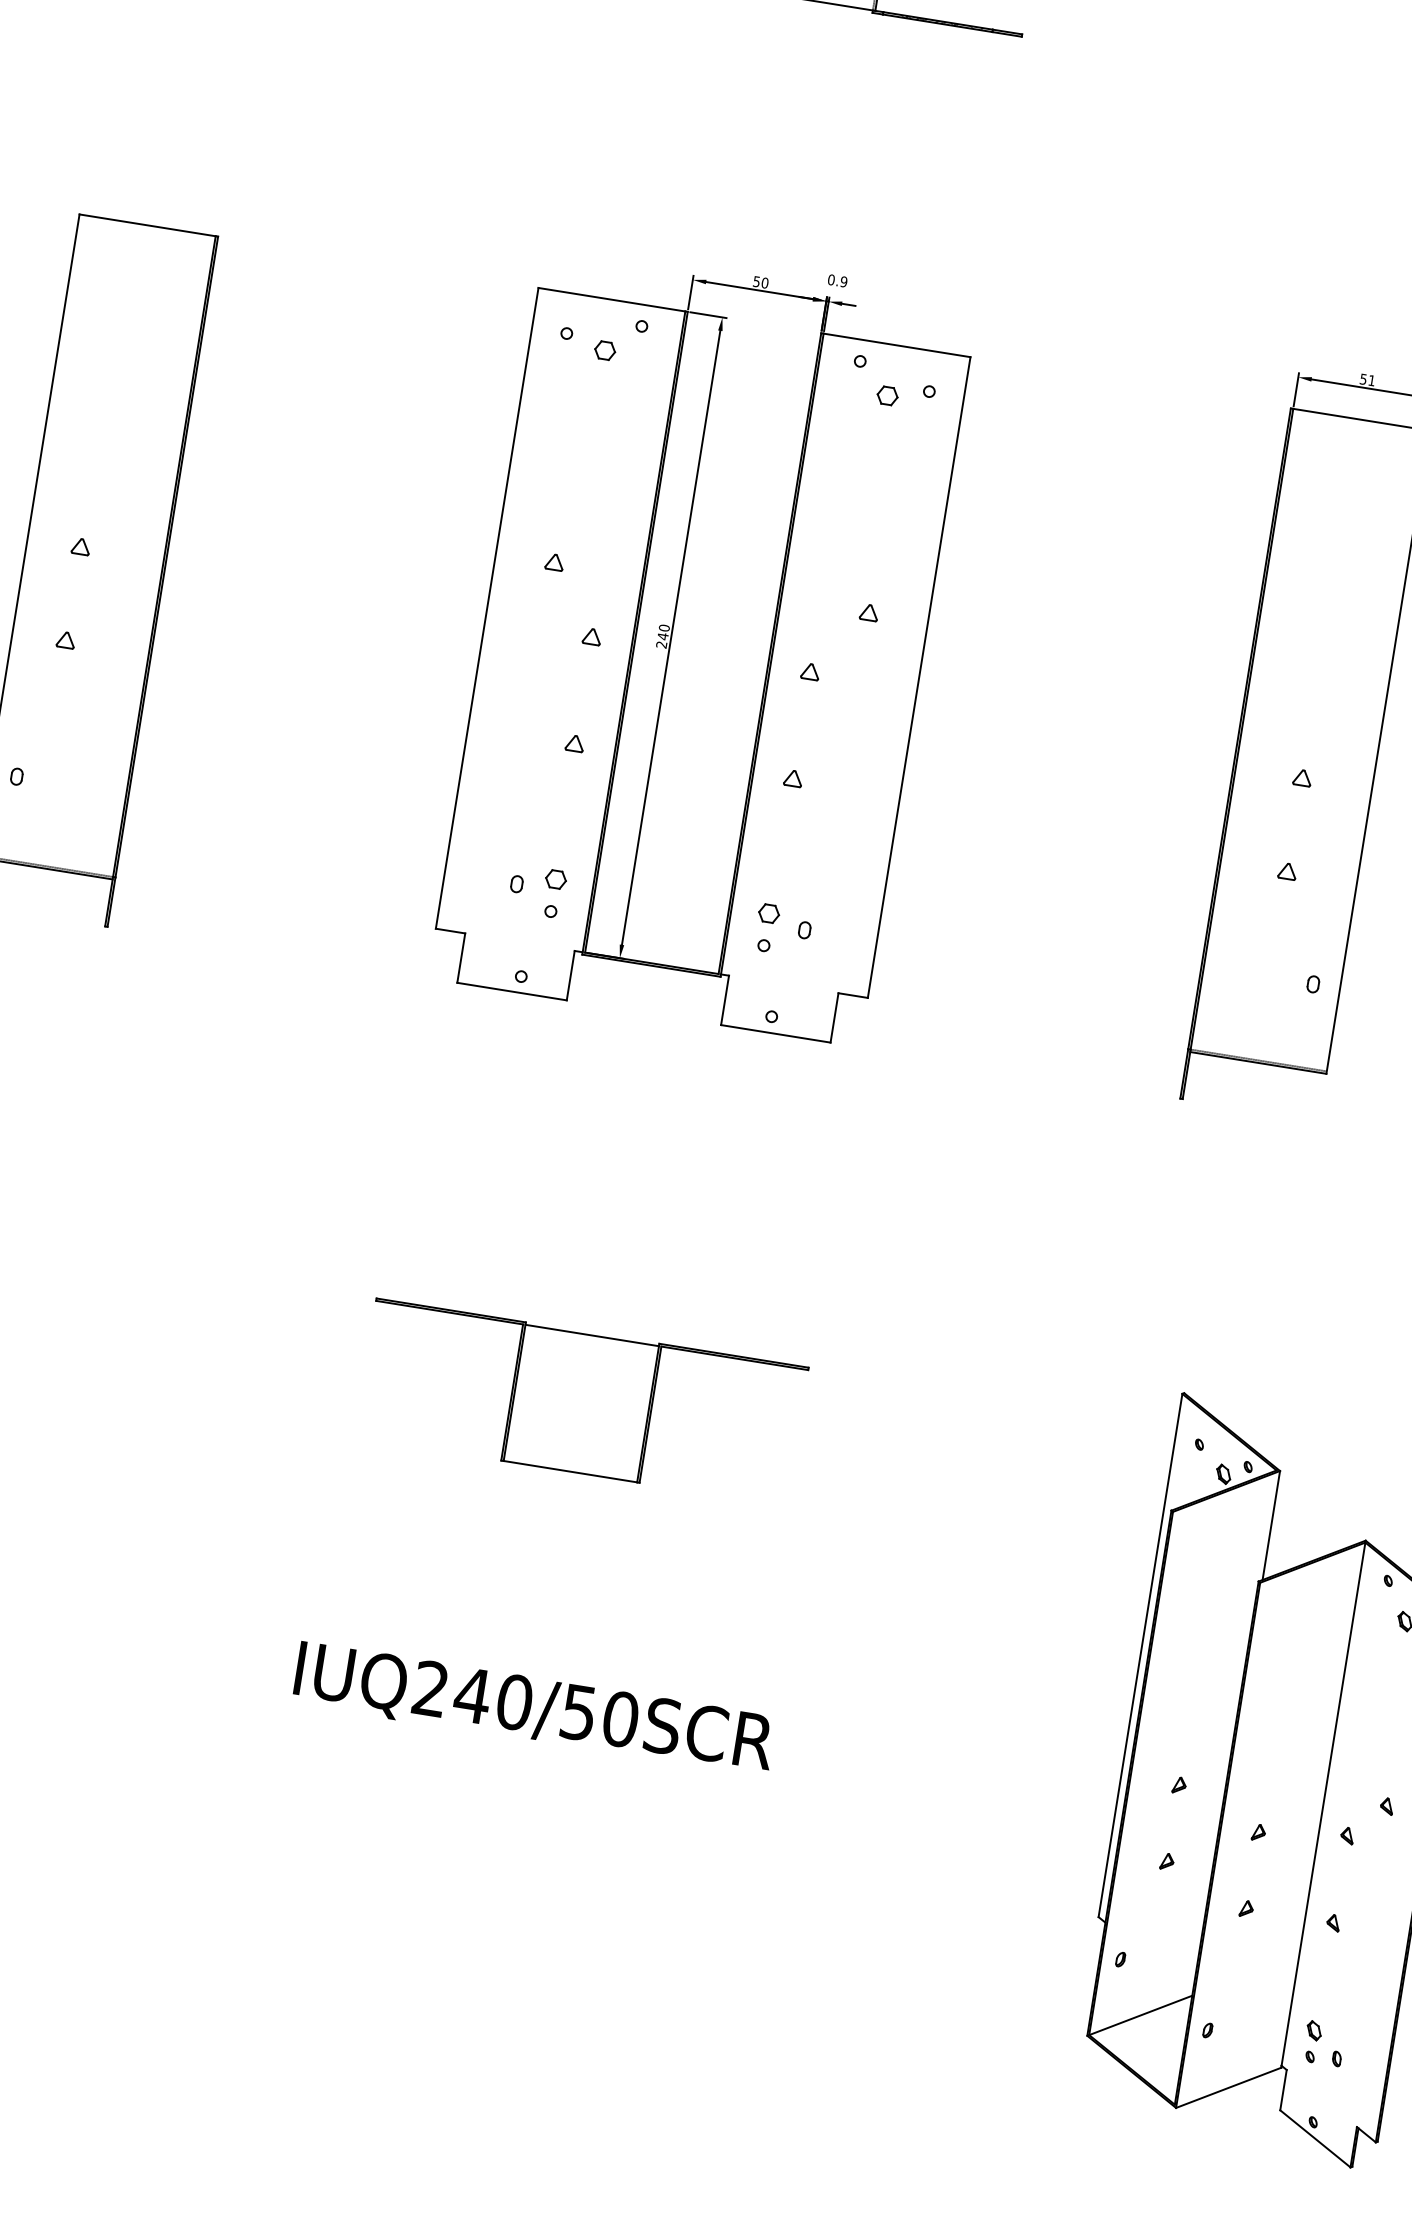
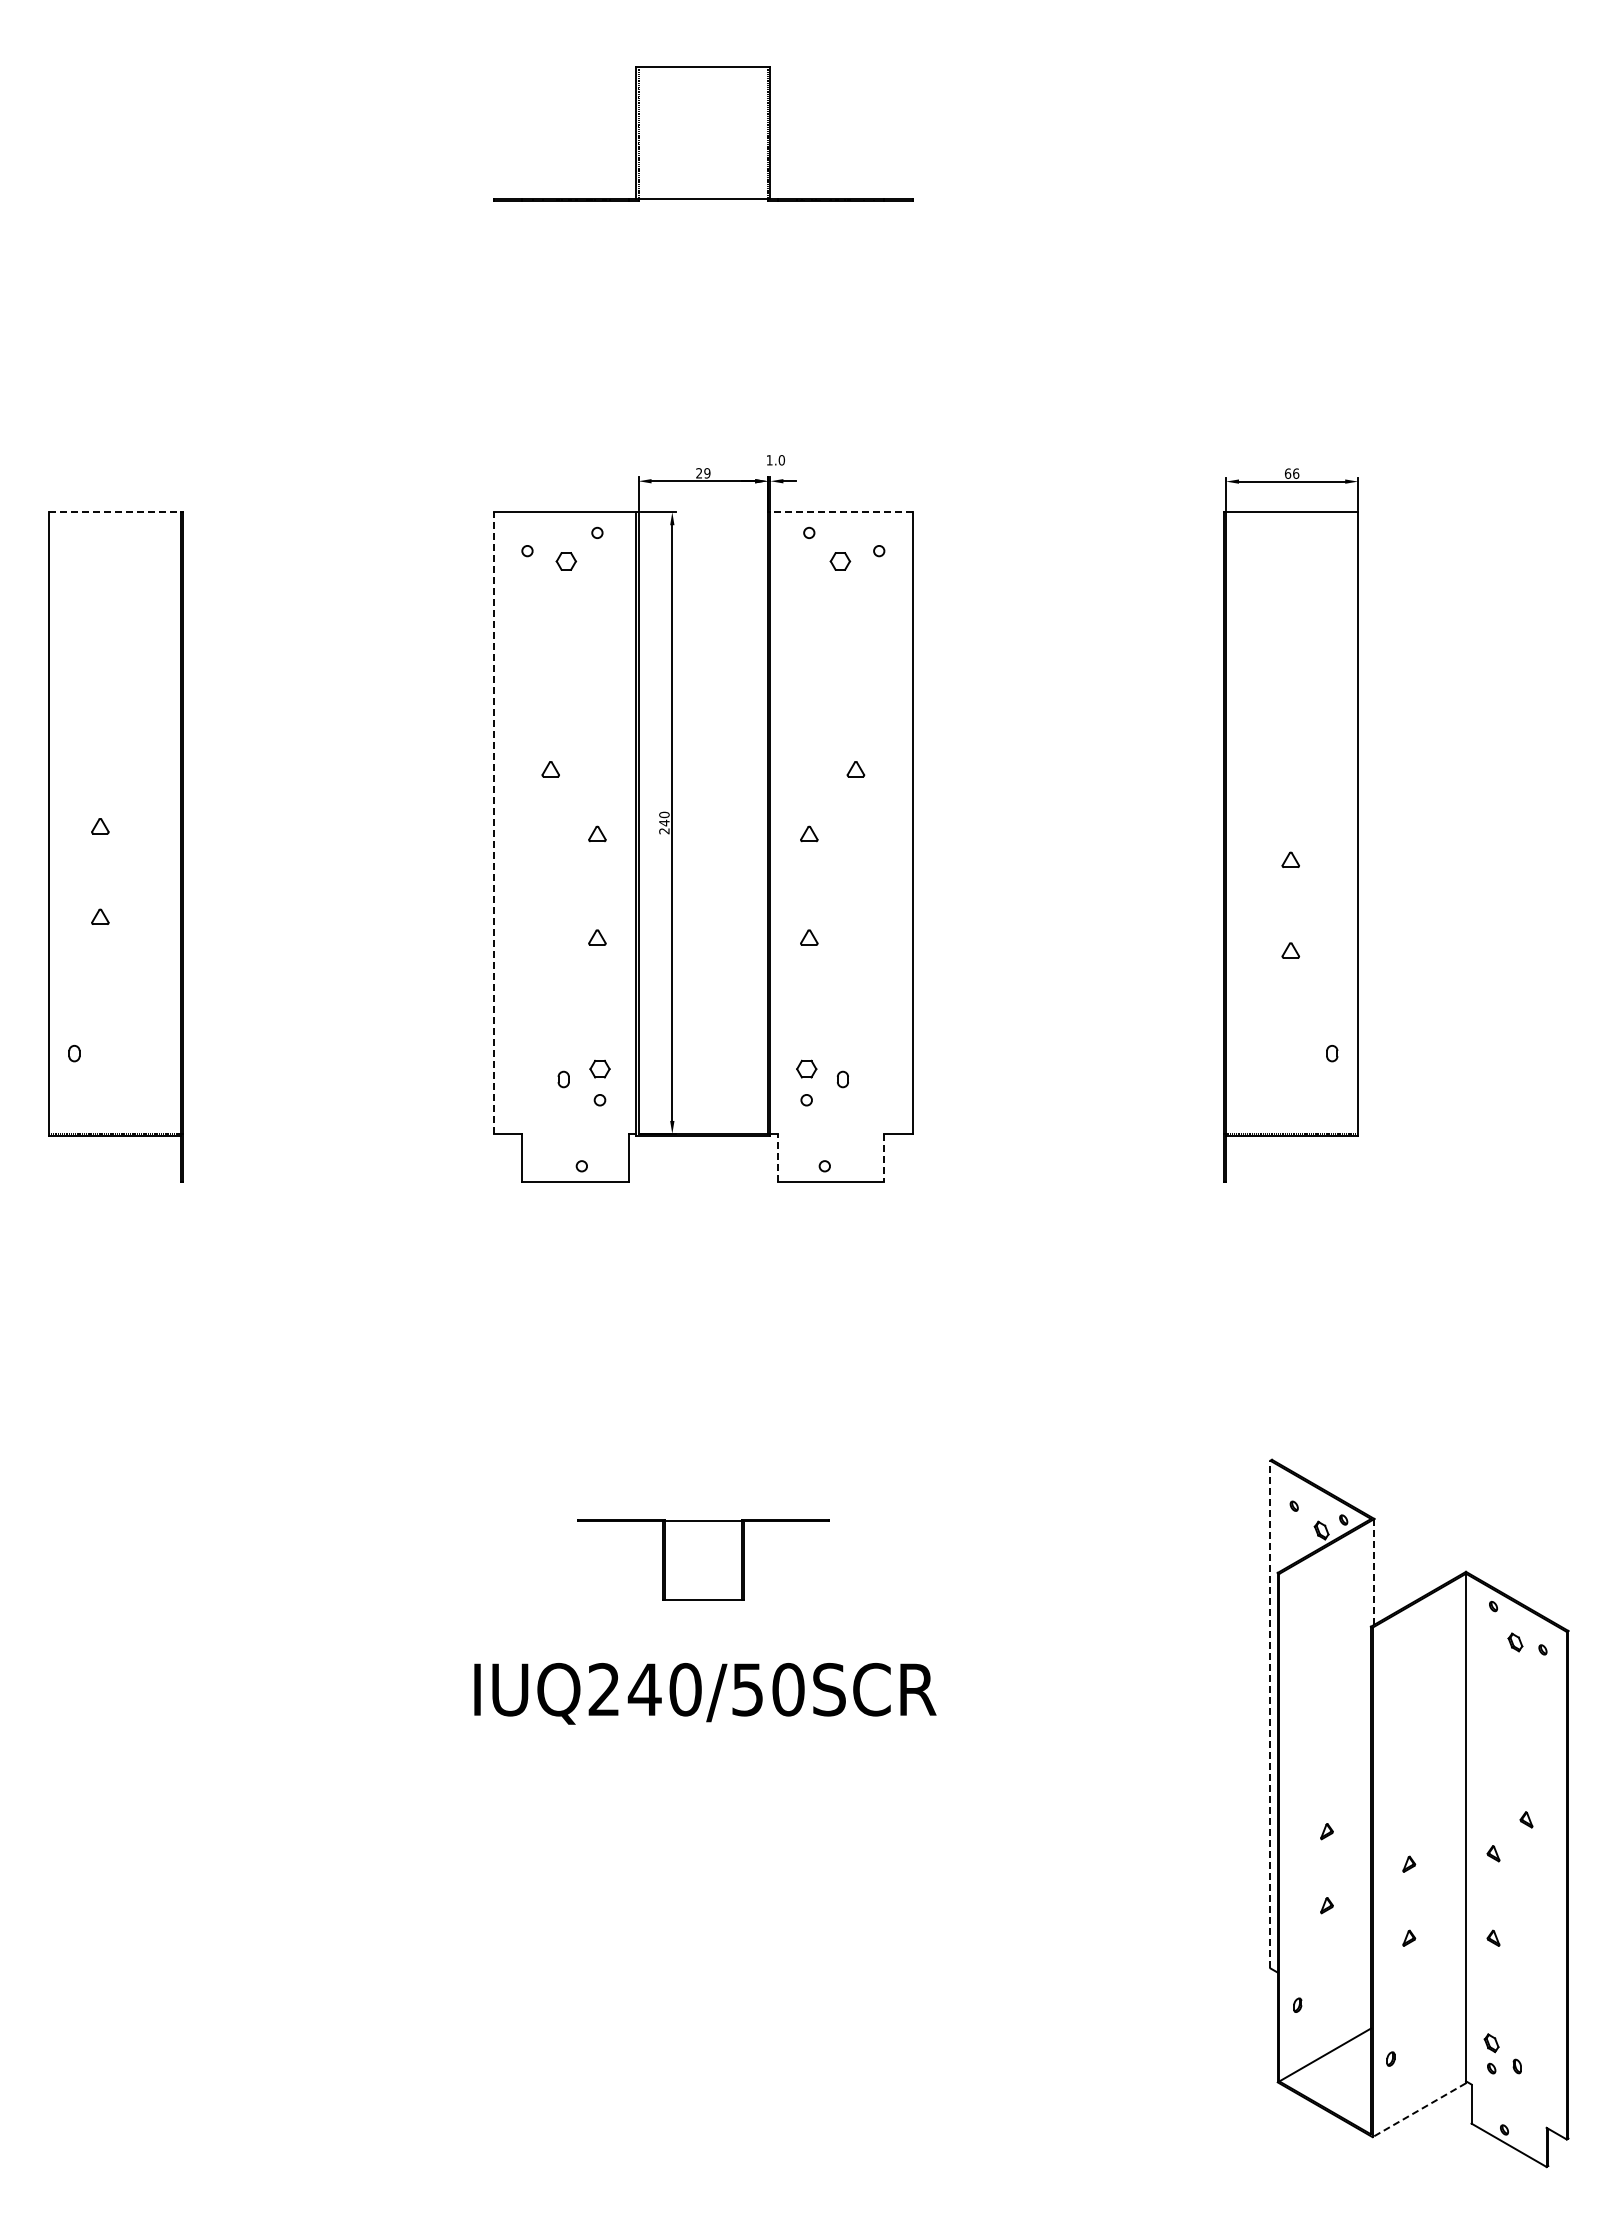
line: (148, 225) -> (115, 512), solid -> dashed
text: (837, 281) -> (775, 460), 0.9 -> 1.0
text: (761, 282) -> (703, 473), 50 -> 29
line: (896, 345) -> (841, 512), solid -> dashed
text: (1367, 379) -> (1291, 473), 51 -> 66
line: (486, 608) -> (493, 823), solid -> dashed
line: (725, 1000) -> (778, 1157), solid -> dashed
line: (834, 1017) -> (884, 1157), solid -> dashed
part: (581, 1402) -> (703, 1559), size x0.6
line: (1271, 1525) -> (1374, 1571), solid -> dashed
line: (1140, 1655) -> (1270, 1714), solid -> dashed
text: (534, 1709) -> (705, 1693), moved
line: (1228, 2088) -> (1419, 2110), solid -> dashed

